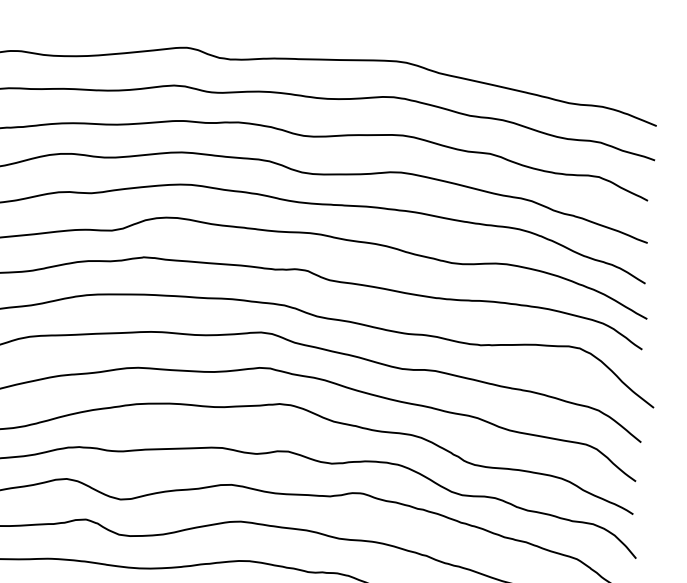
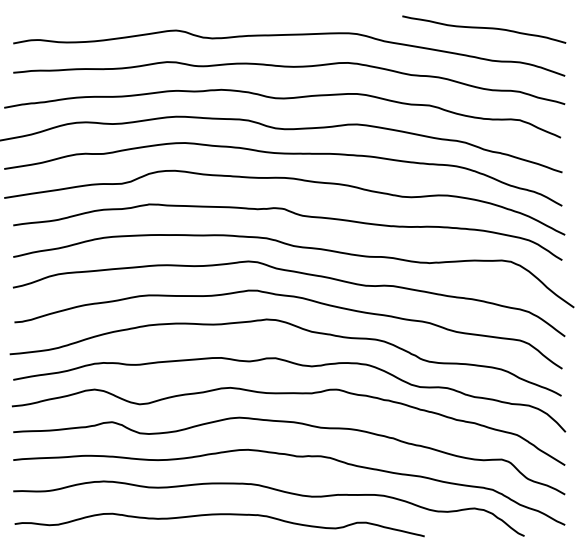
curve: (561, 63) -> (484, 28), added

